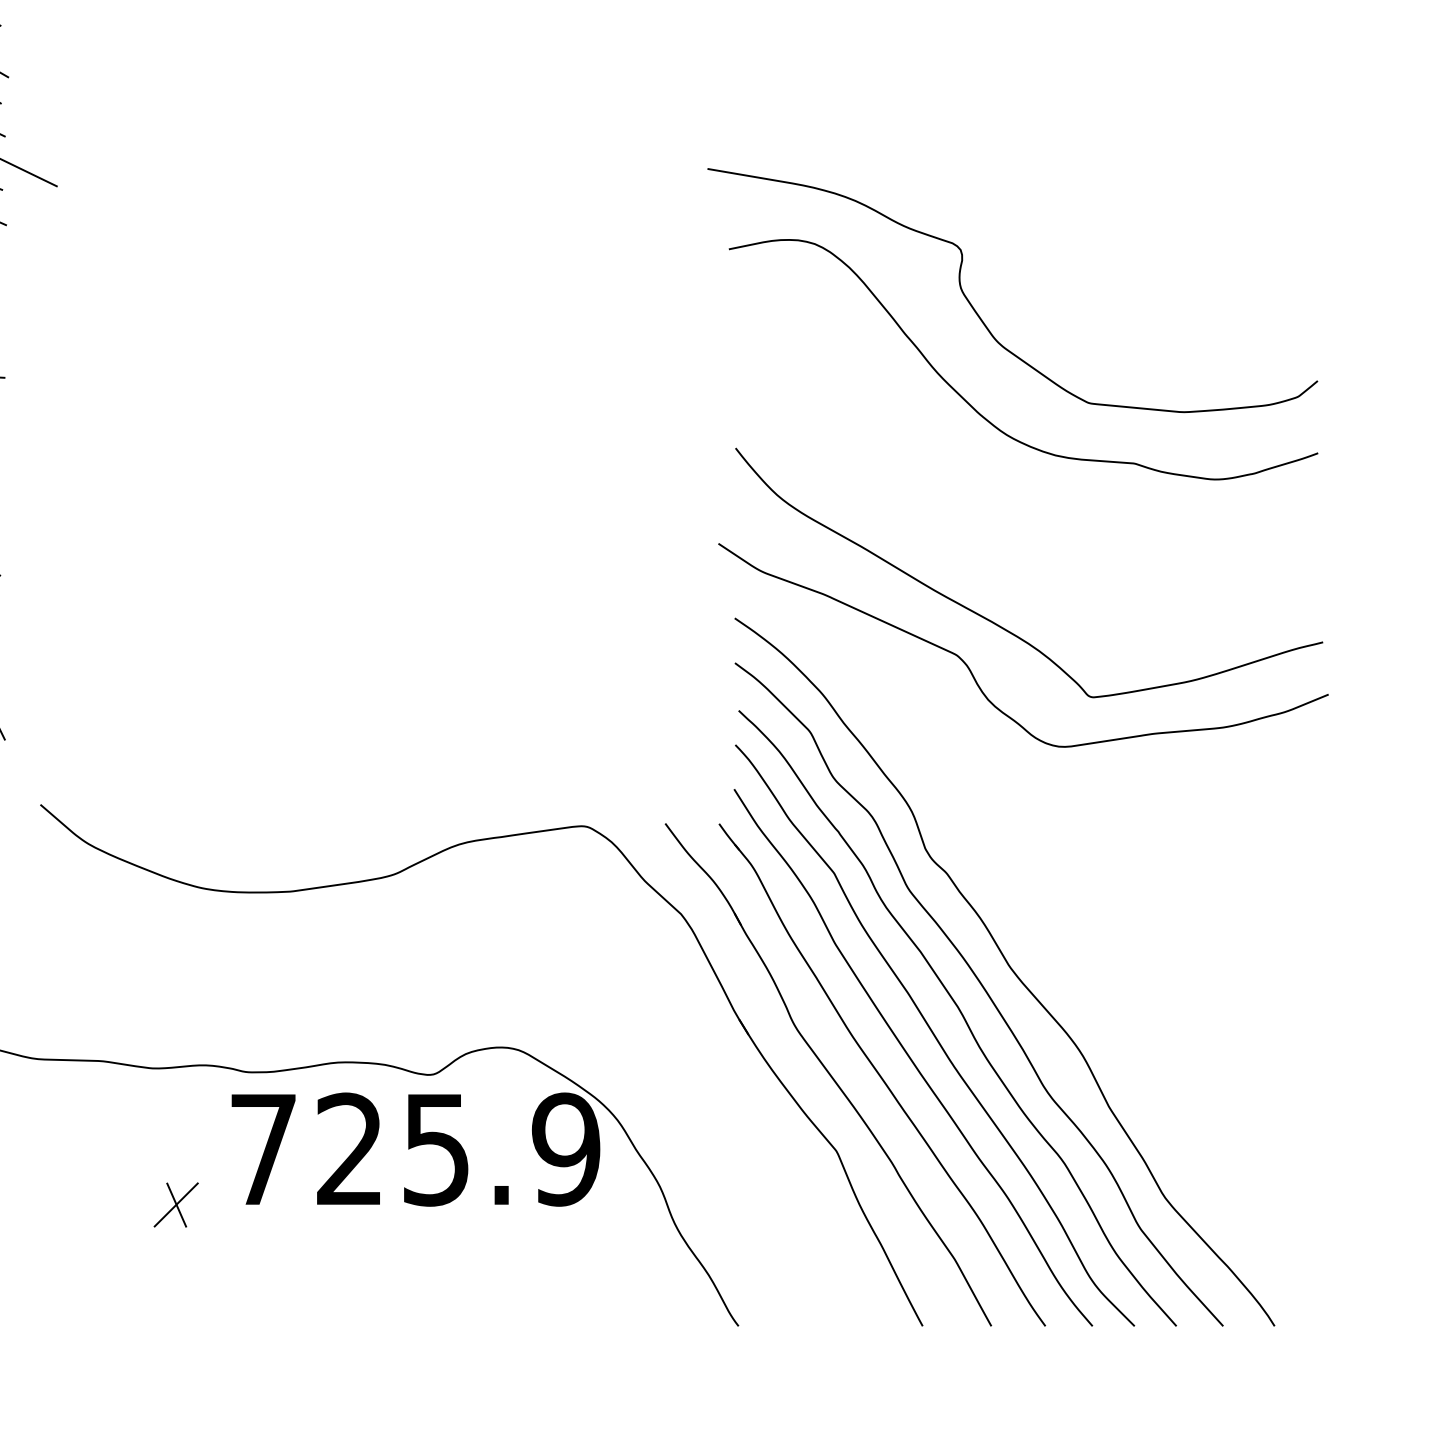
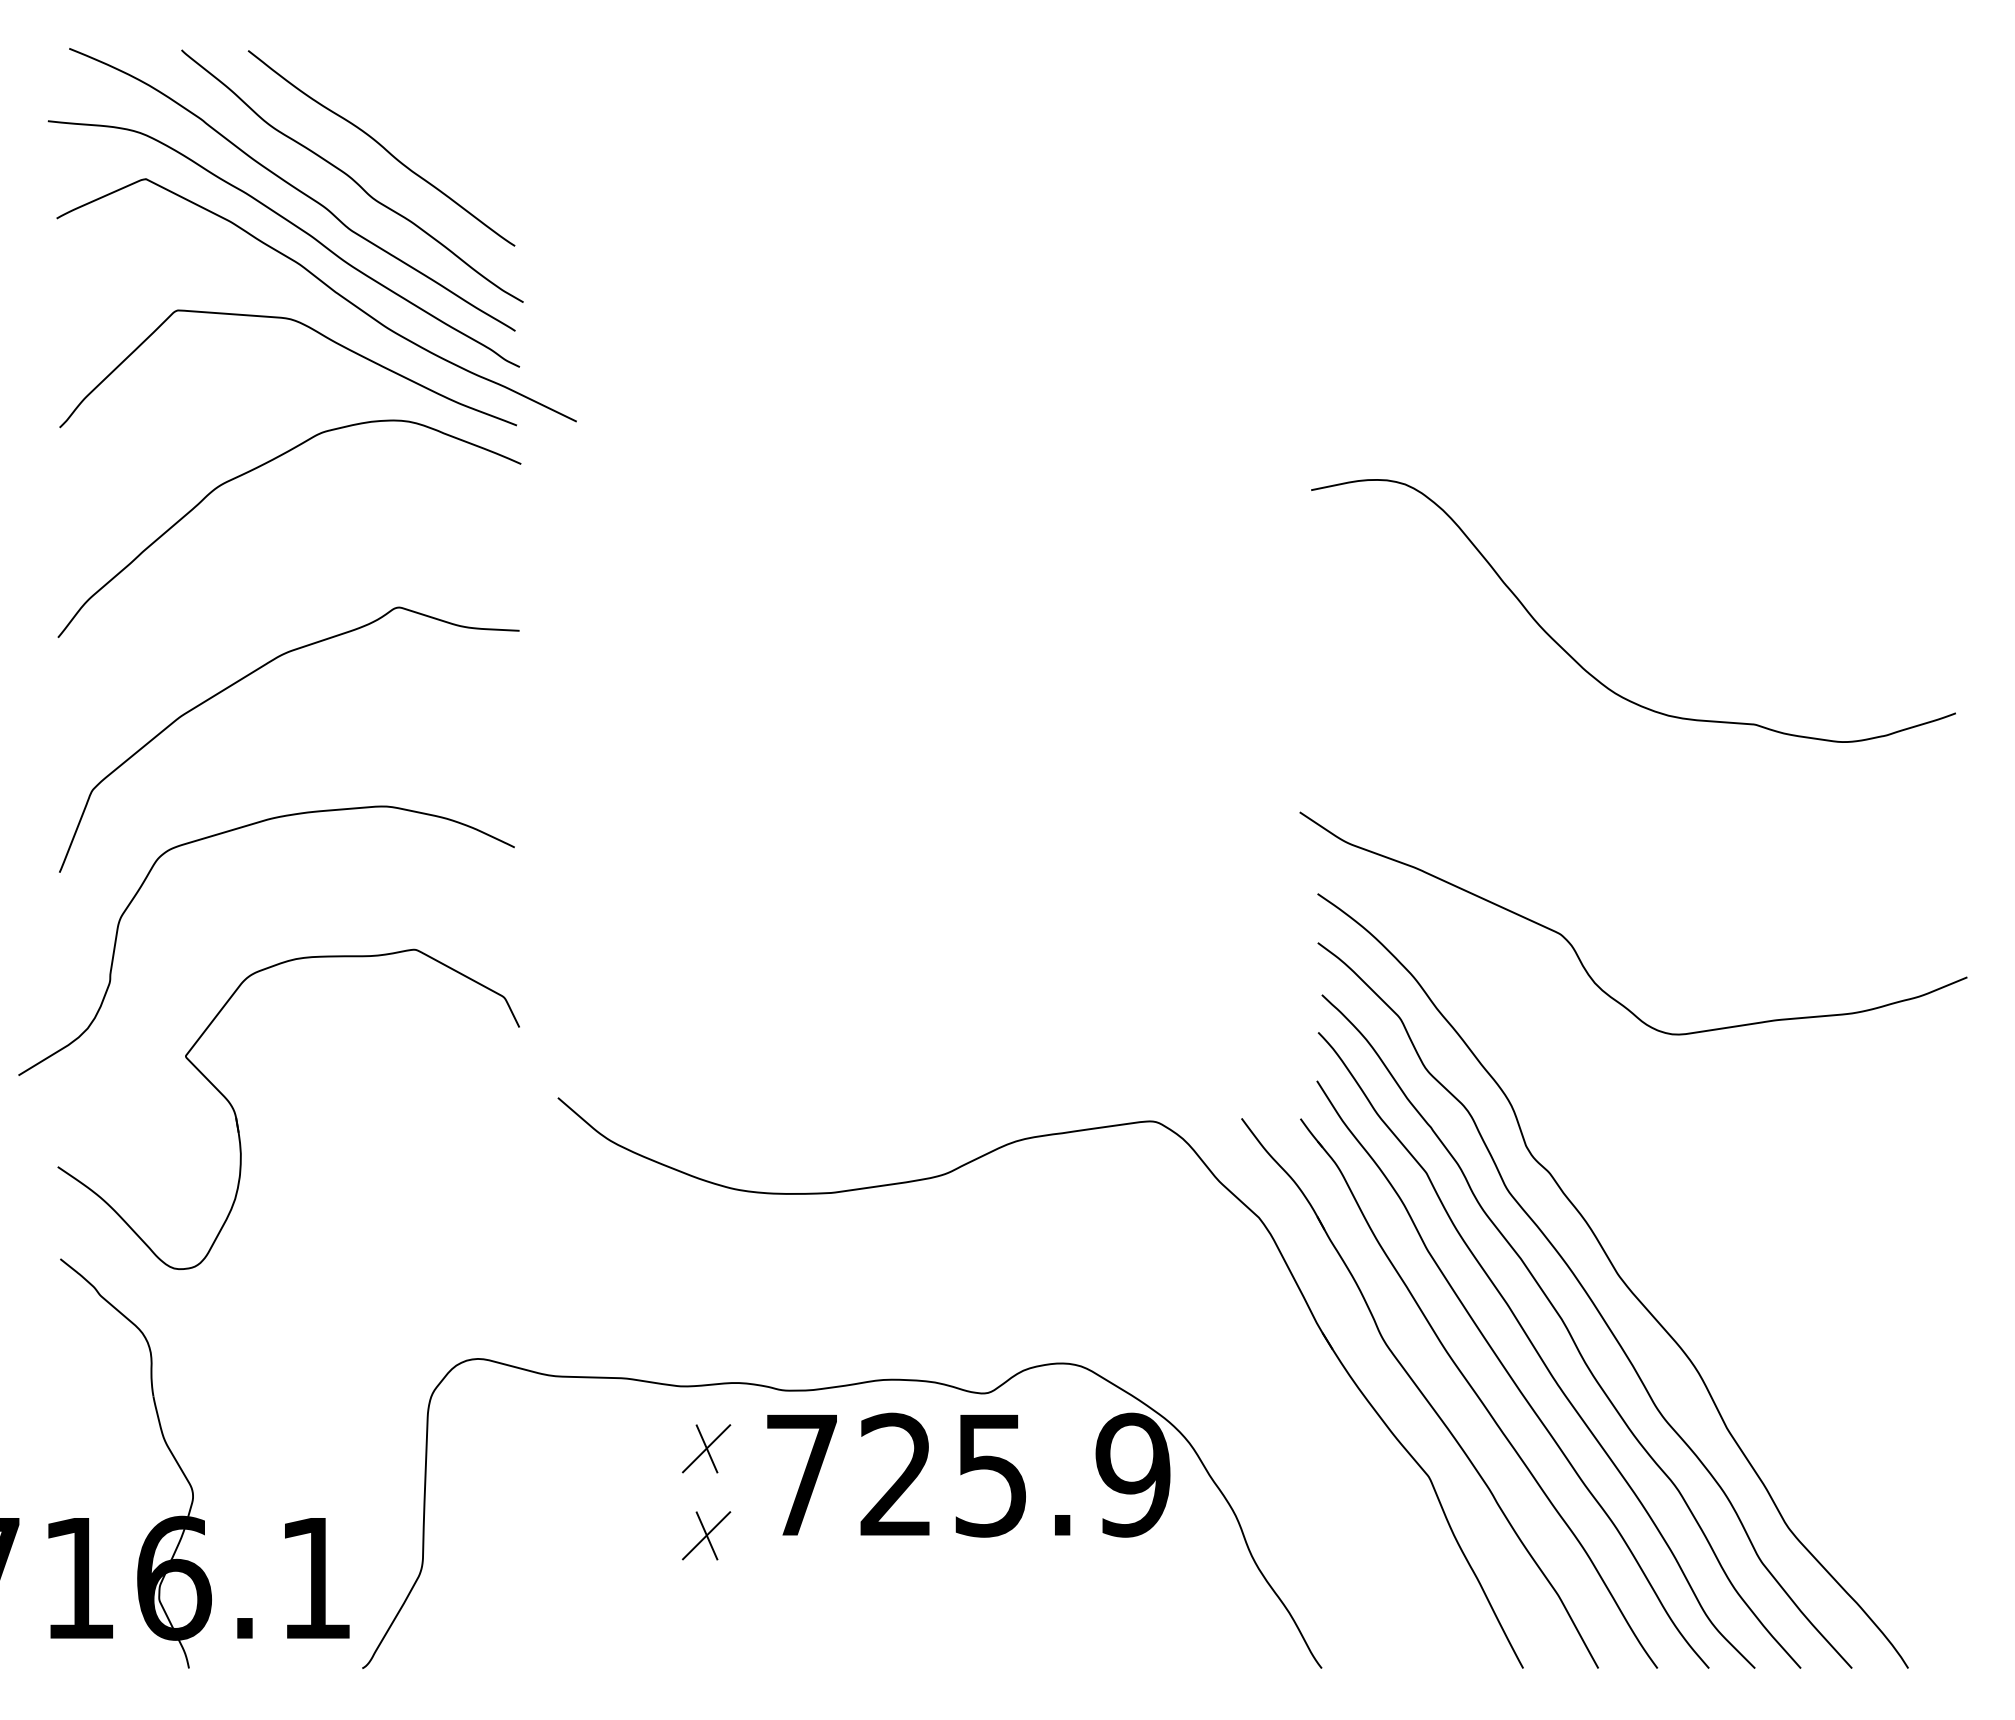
curve: (978, 314) -> (1584, 561), removed
curve: (1001, 626) -> (1609, 902), removed
part: (176, 1125) -> (706, 1448), added

